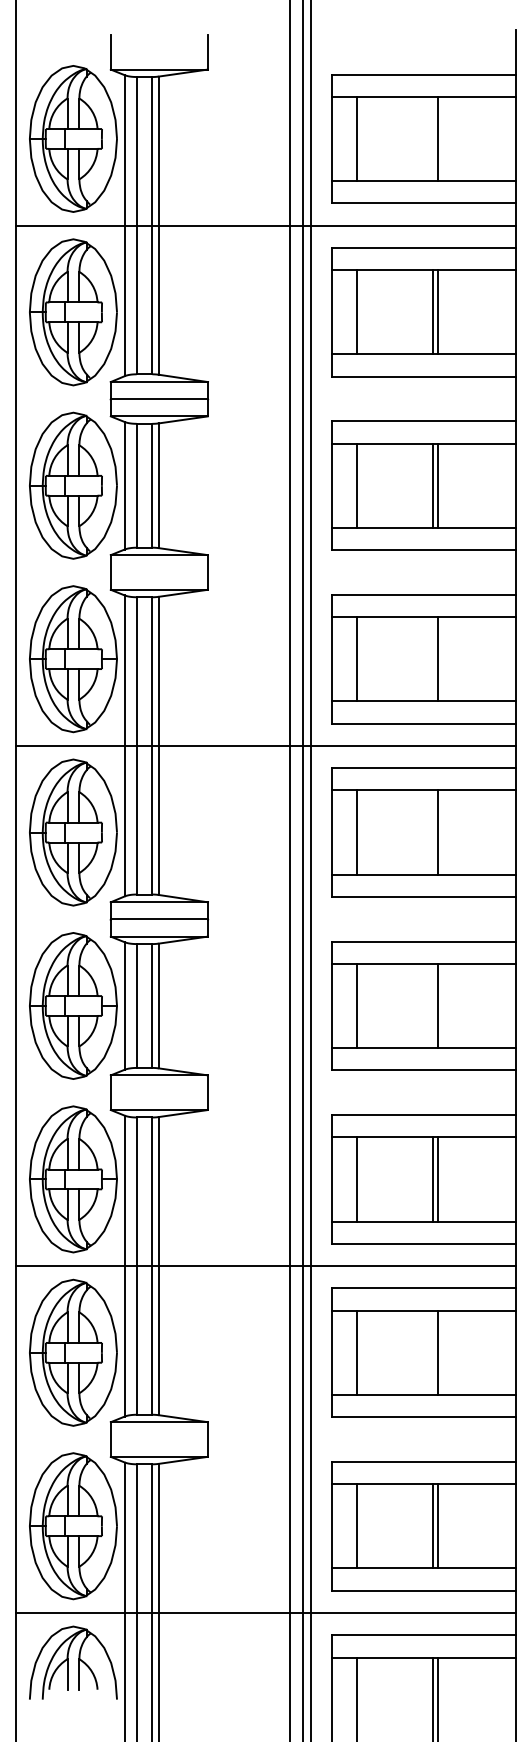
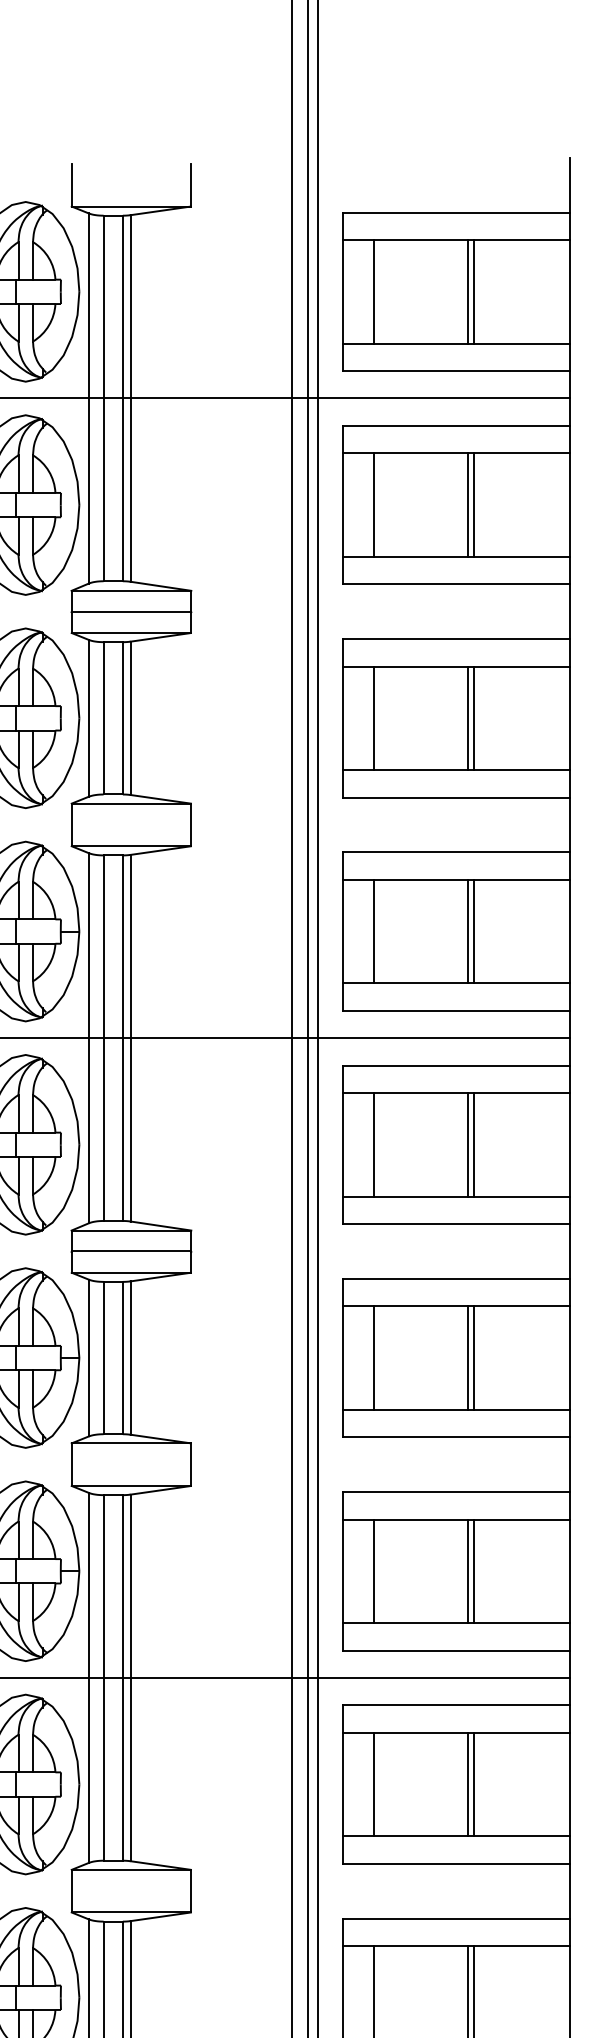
line: (433, 138) -> (468, 291), added
line: (433, 659) -> (468, 931), added
line: (433, 832) -> (468, 1144), added
line: (433, 1005) -> (468, 1357), added
line: (433, 1352) -> (468, 1784), added

